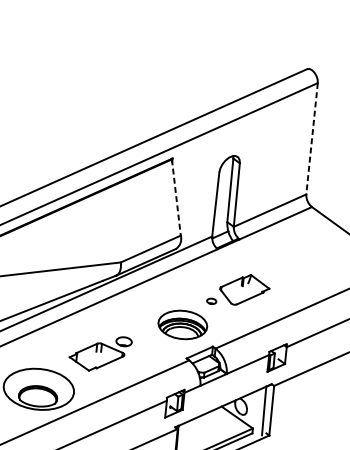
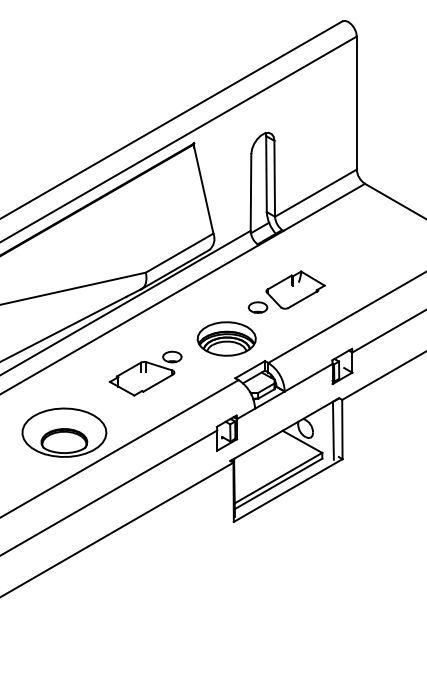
line: (311, 139) -> (356, 103), dashed -> solid
line: (176, 197) -> (203, 189), dashed -> solid
part: (211, 301) -> (257, 307), size x1.67
part: (100, 353) -> (145, 373), moved

